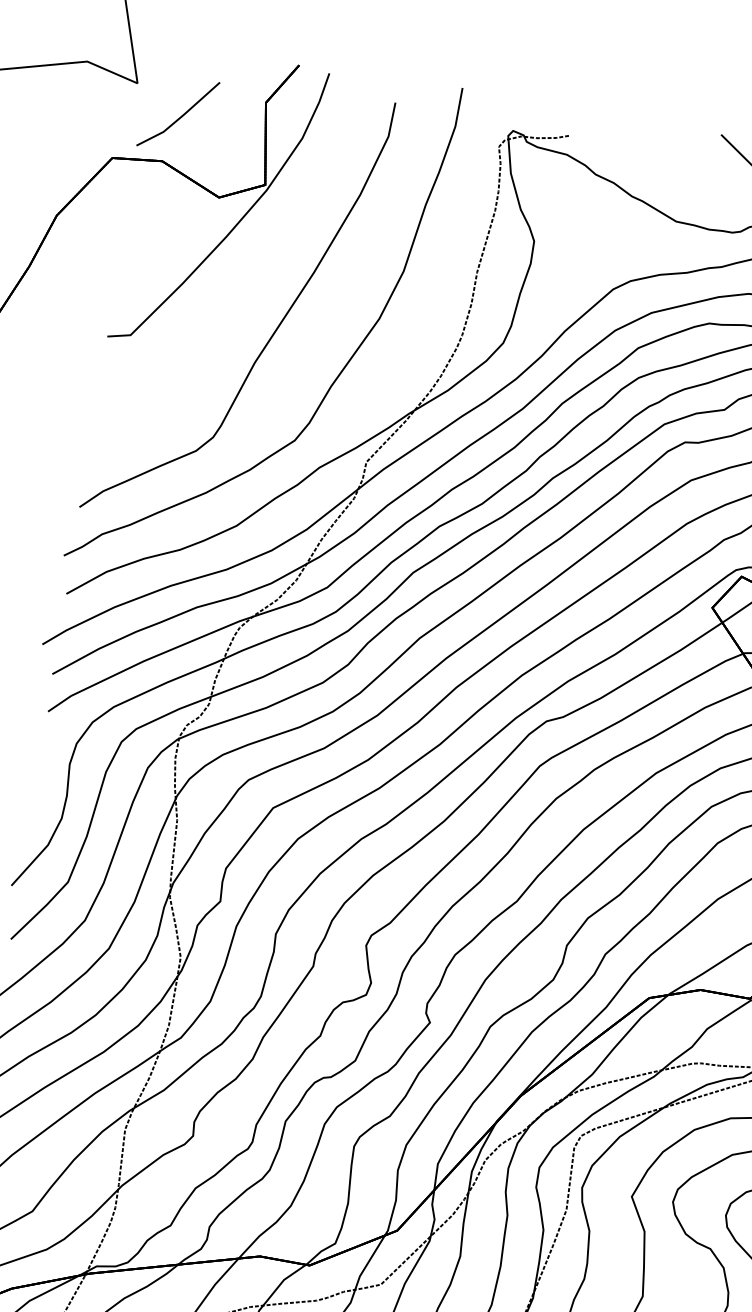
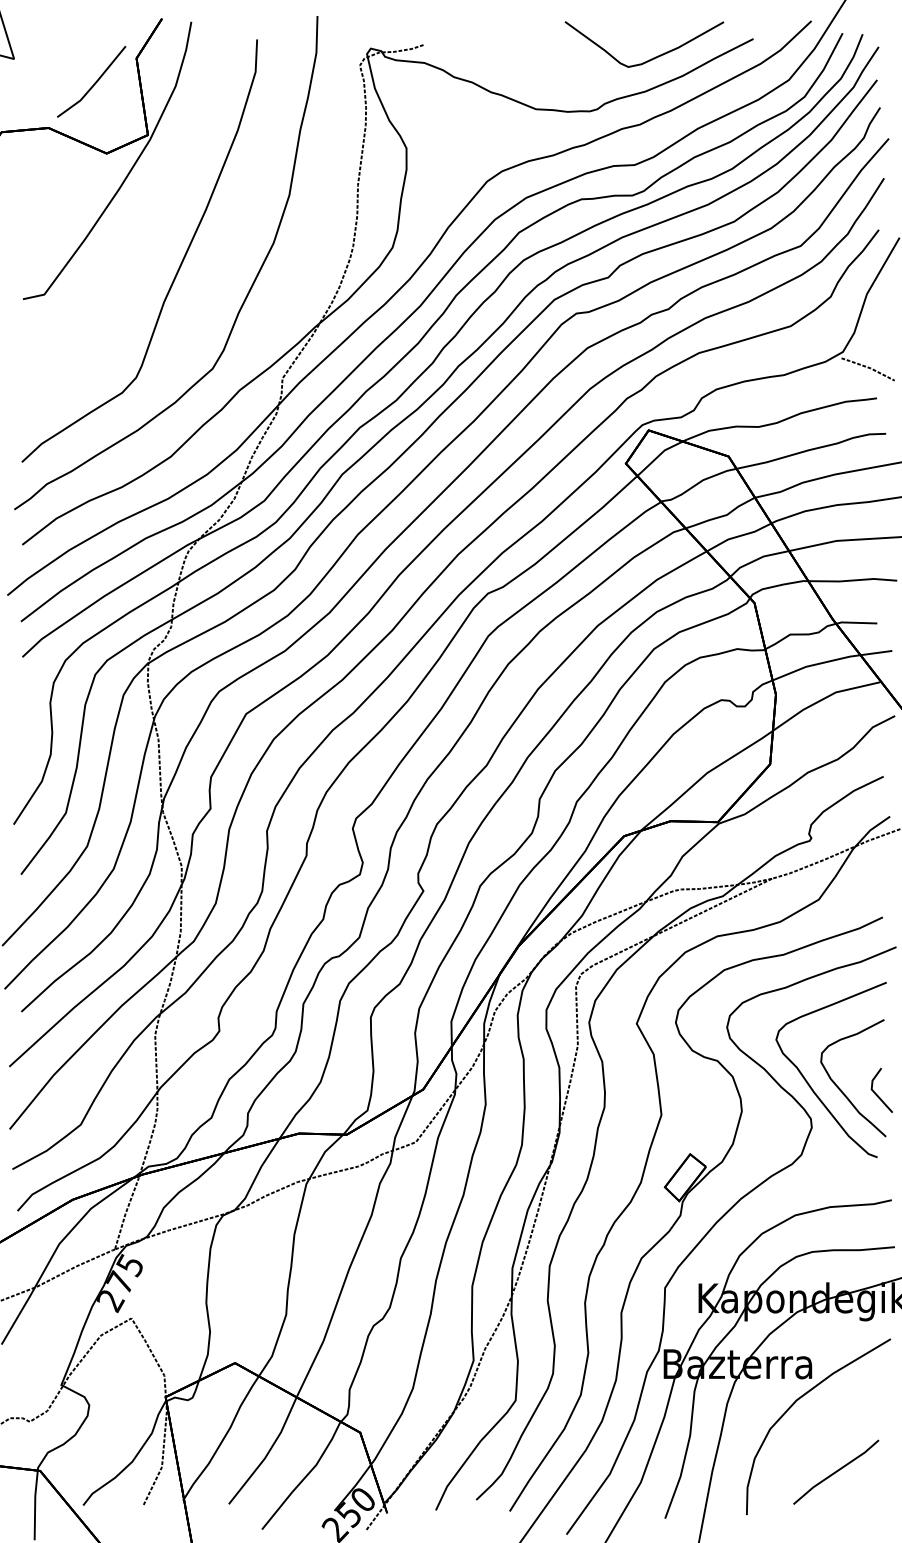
line: (181, 115) -> (94, 82), moved

